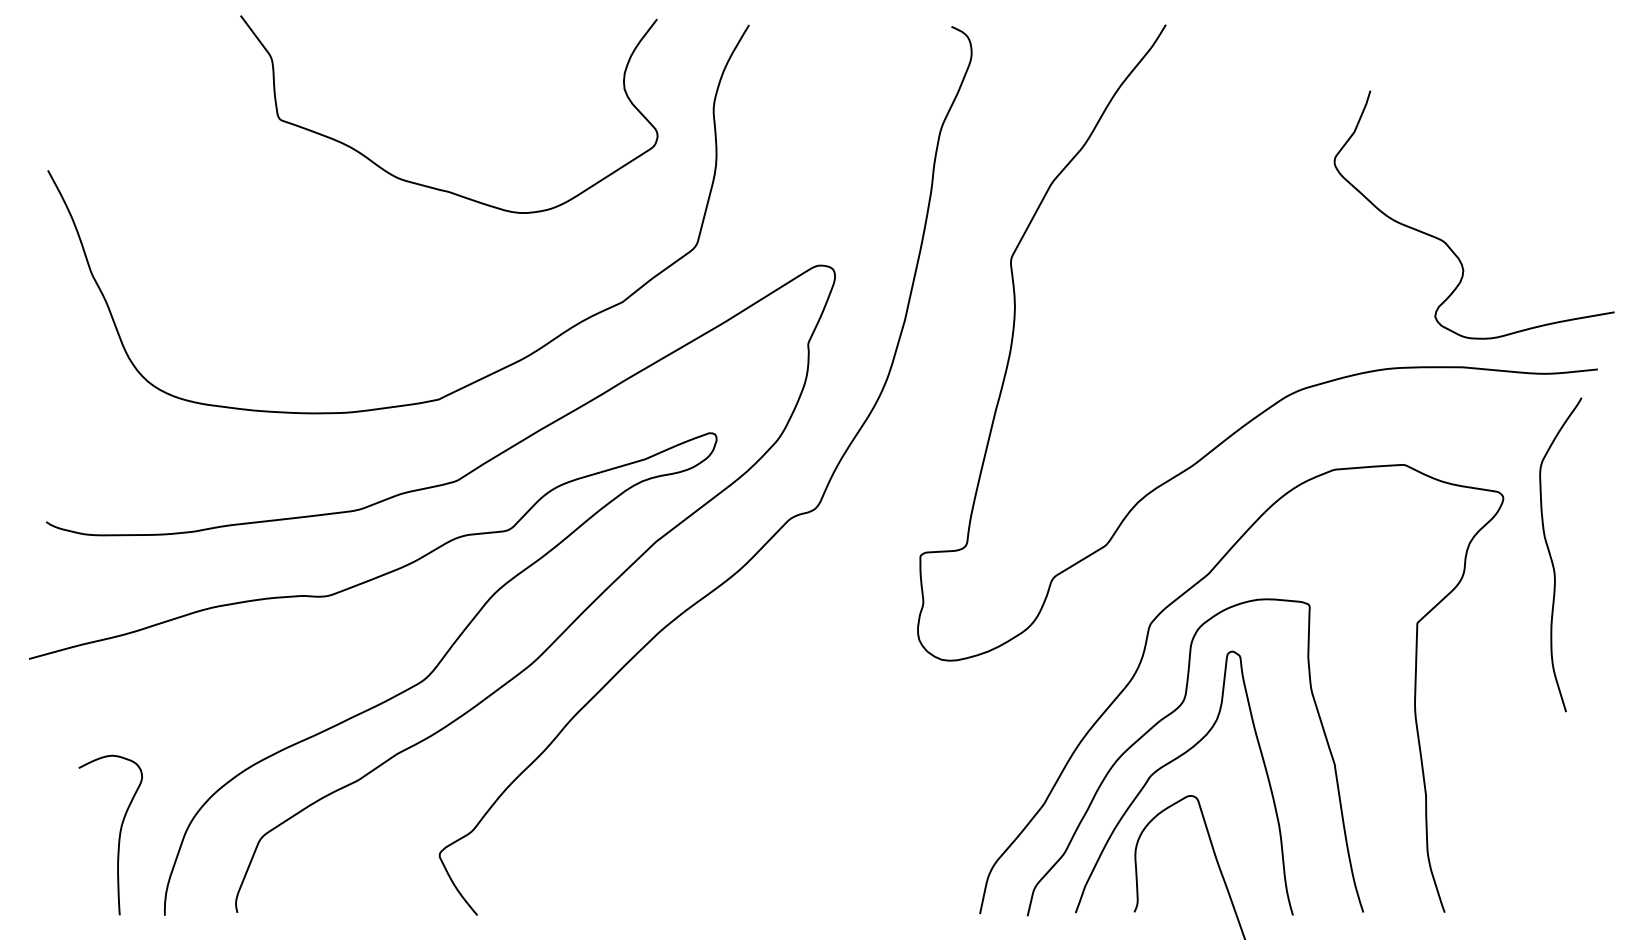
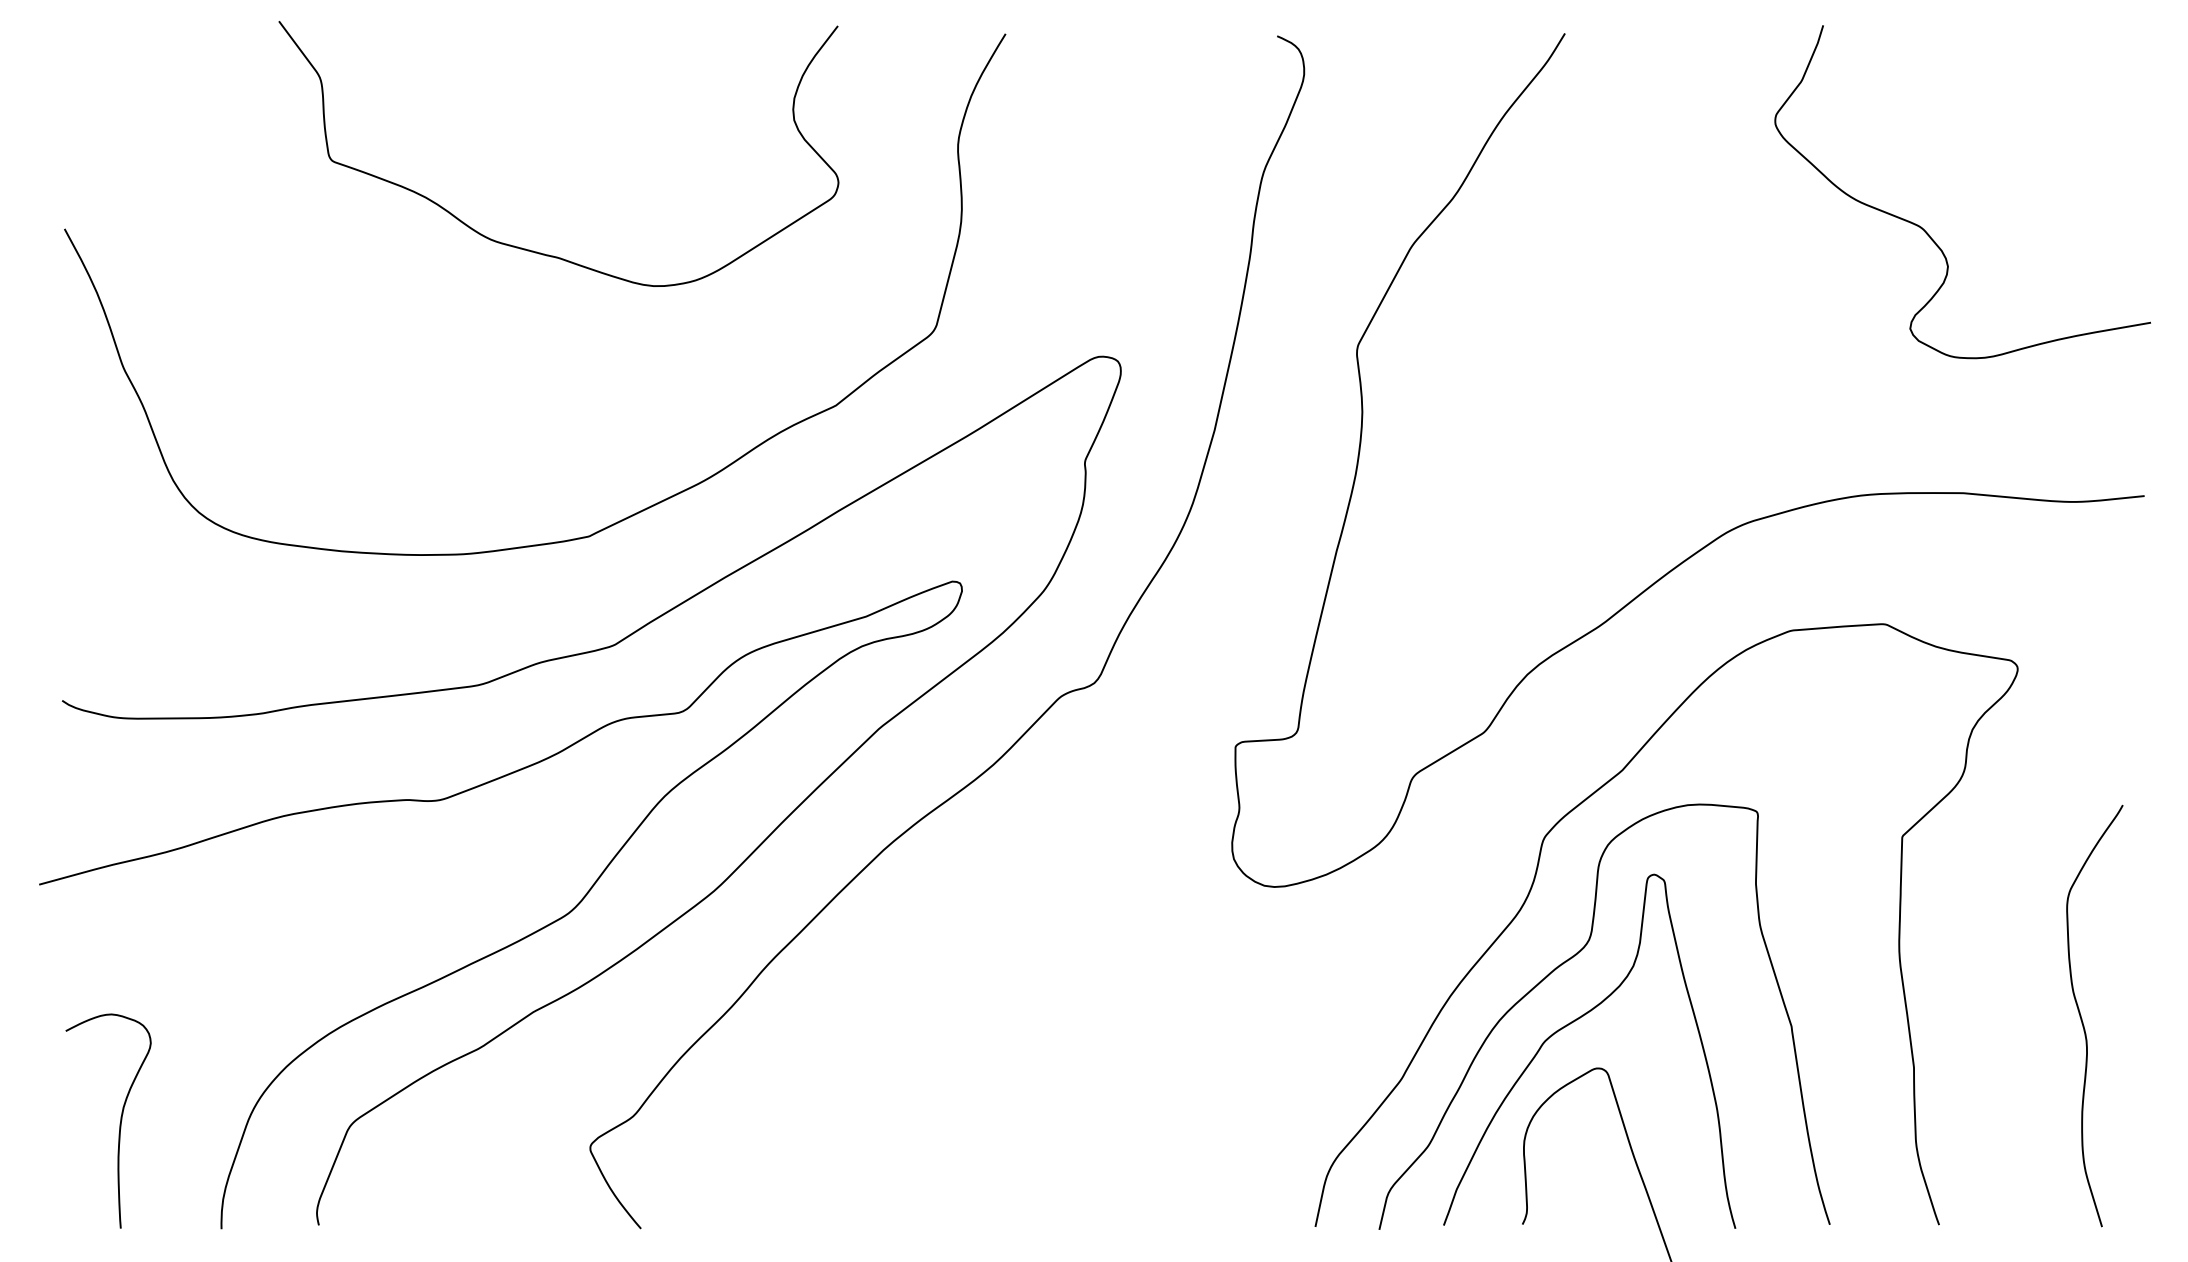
curve: (431, 186) -> (535, 250), moved
curve: (1445, 241) -> (1924, 227), moved
curve: (1552, 558) -> (2083, 1020), moved
curve: (118, 837) -> (119, 1124), moved

